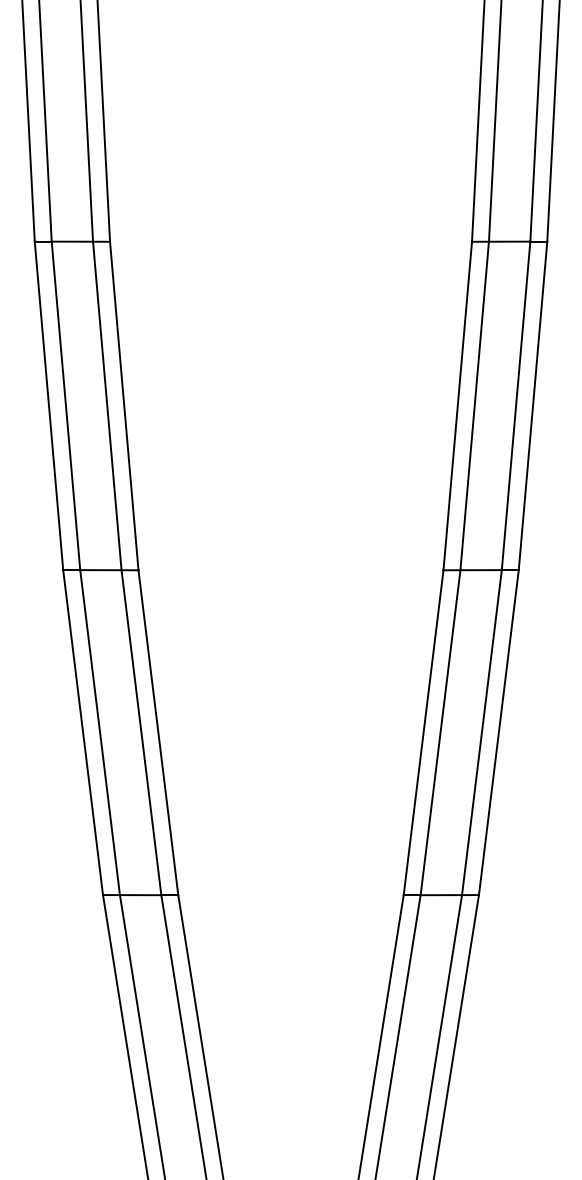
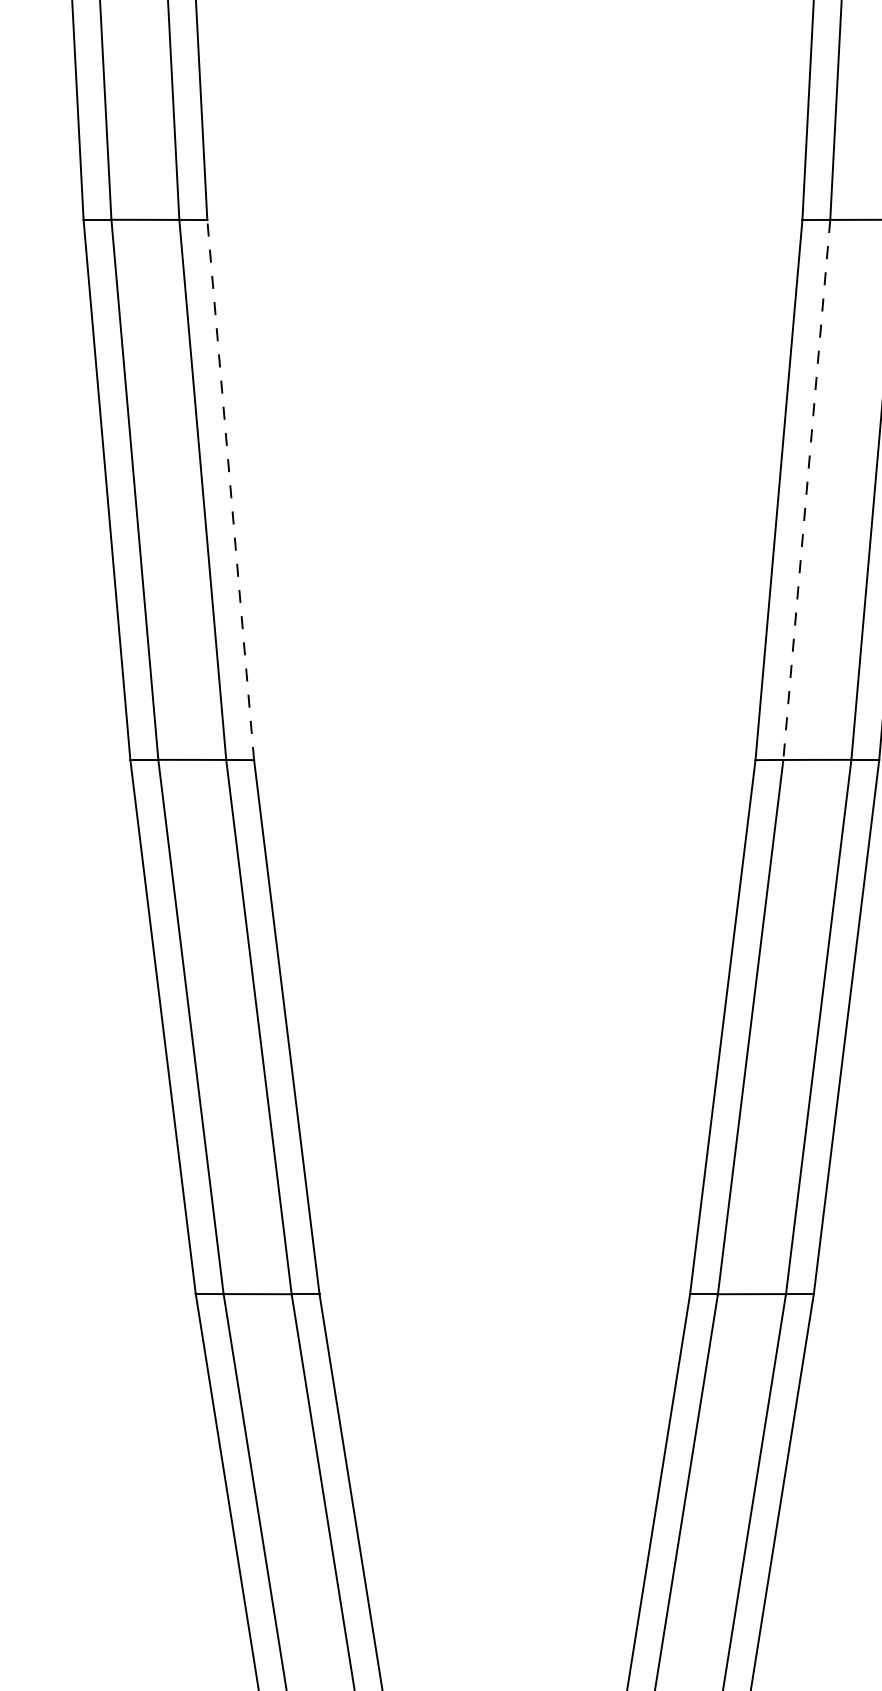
line: (474, 405) -> (806, 489), solid -> dashed
line: (124, 406) -> (231, 490), solid -> dashed

